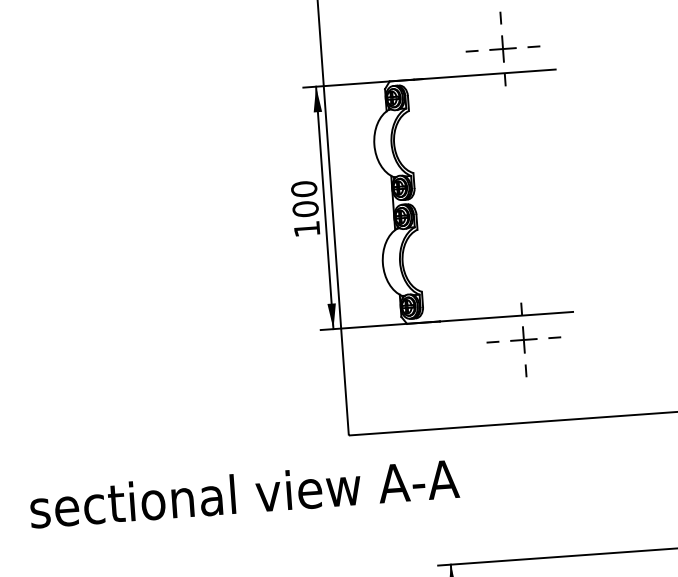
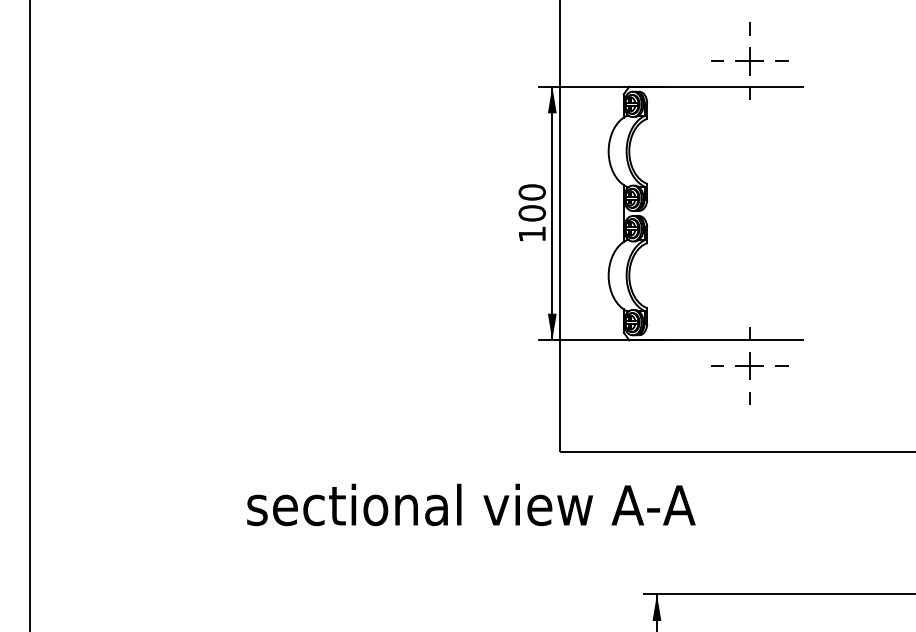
text: (244, 493) -> (471, 504), moved

